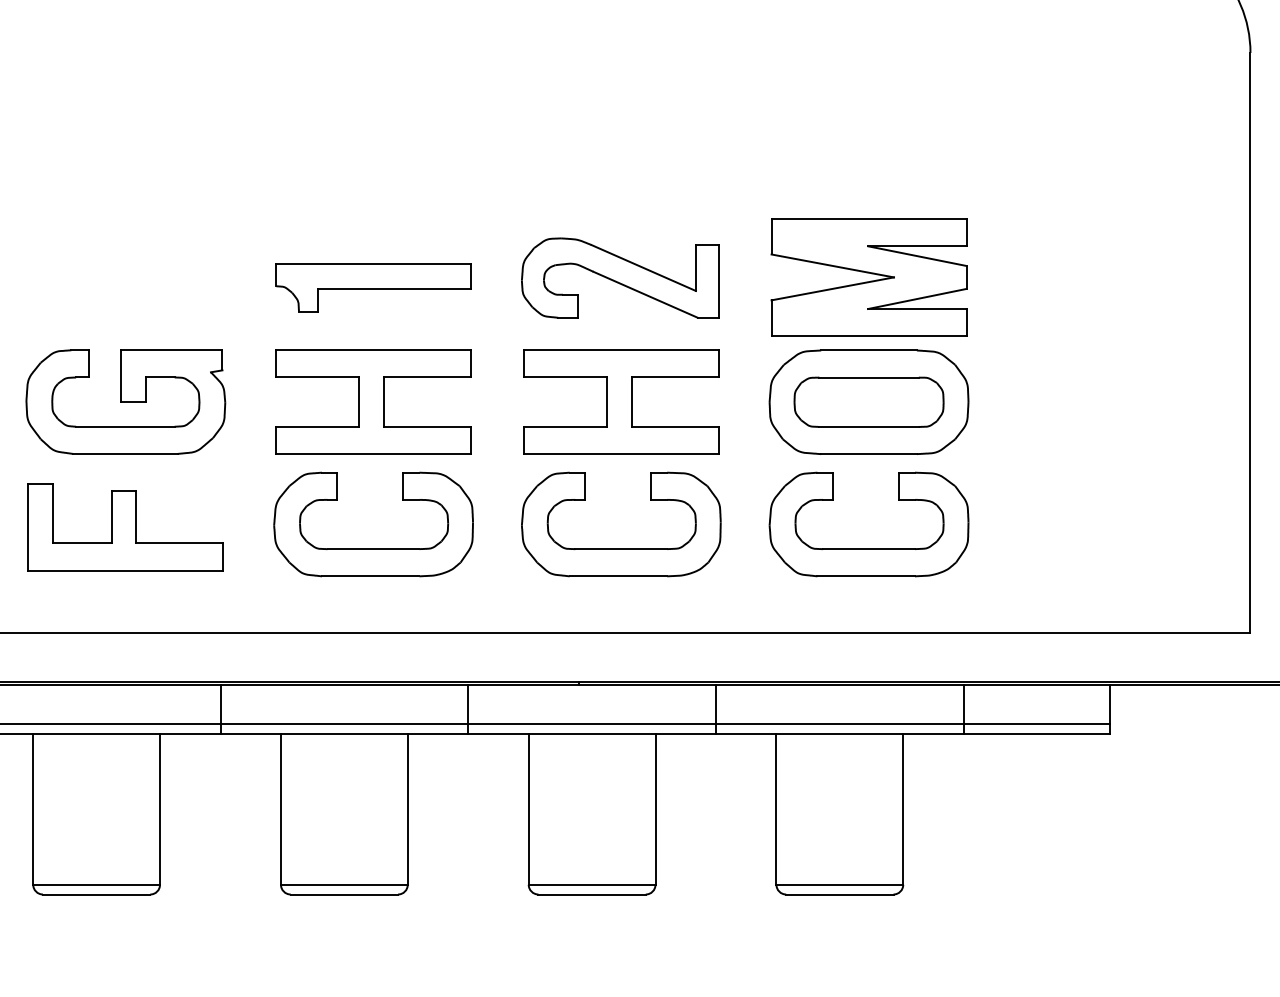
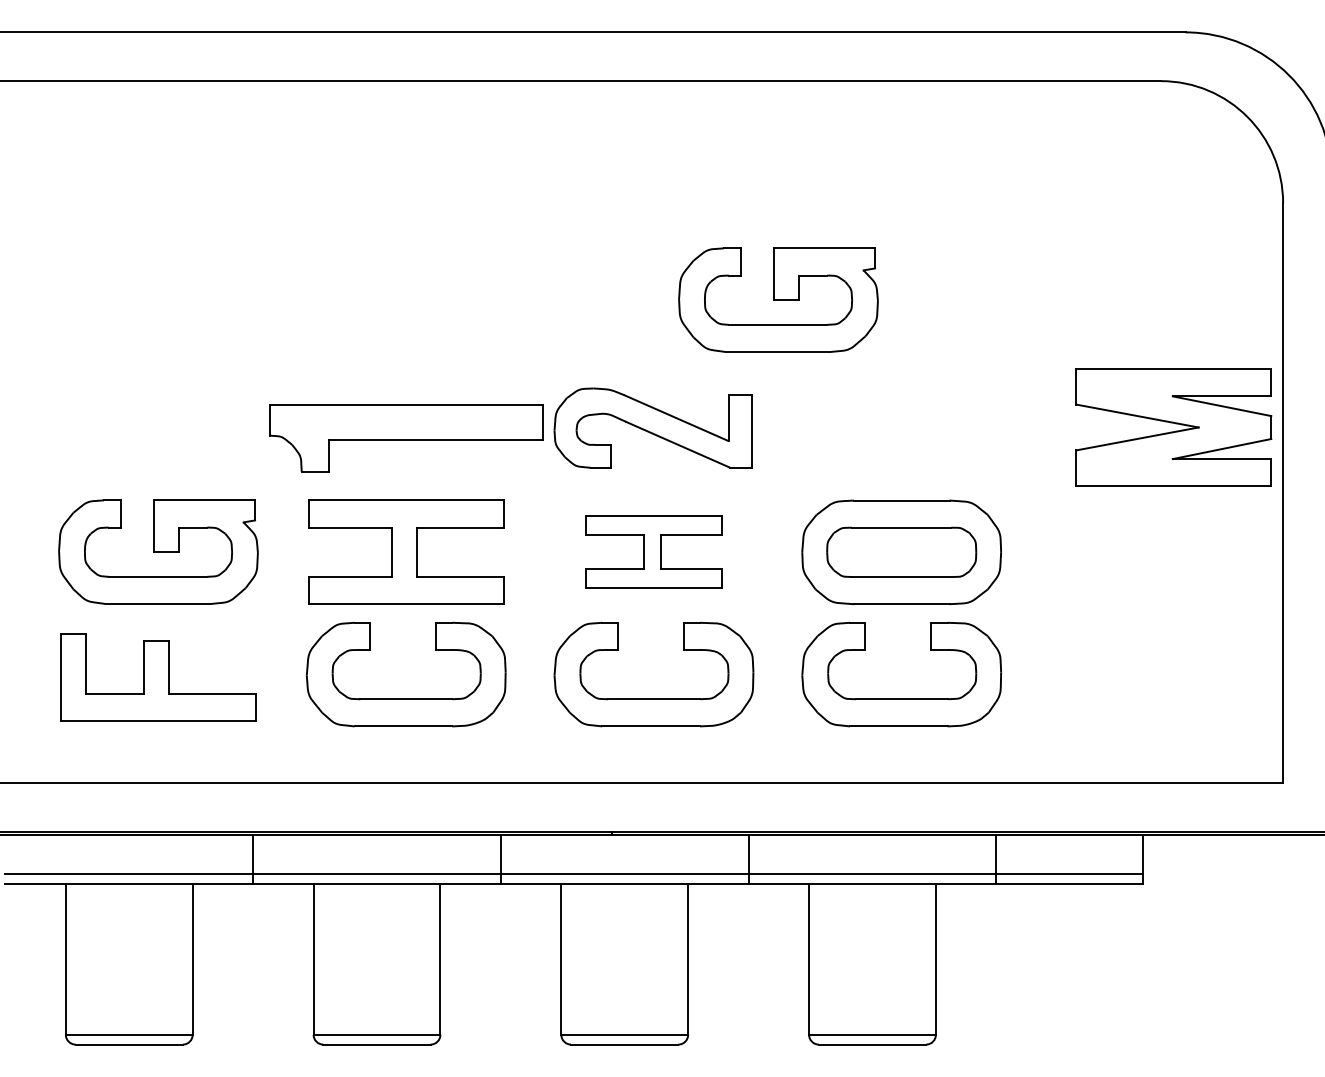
part: (745, 149) -> (778, 299), added
part: (868, 277) -> (1173, 427), moved
part: (373, 287) -> (406, 437), size x1.4
part: (620, 401) -> (653, 551), size x0.7

